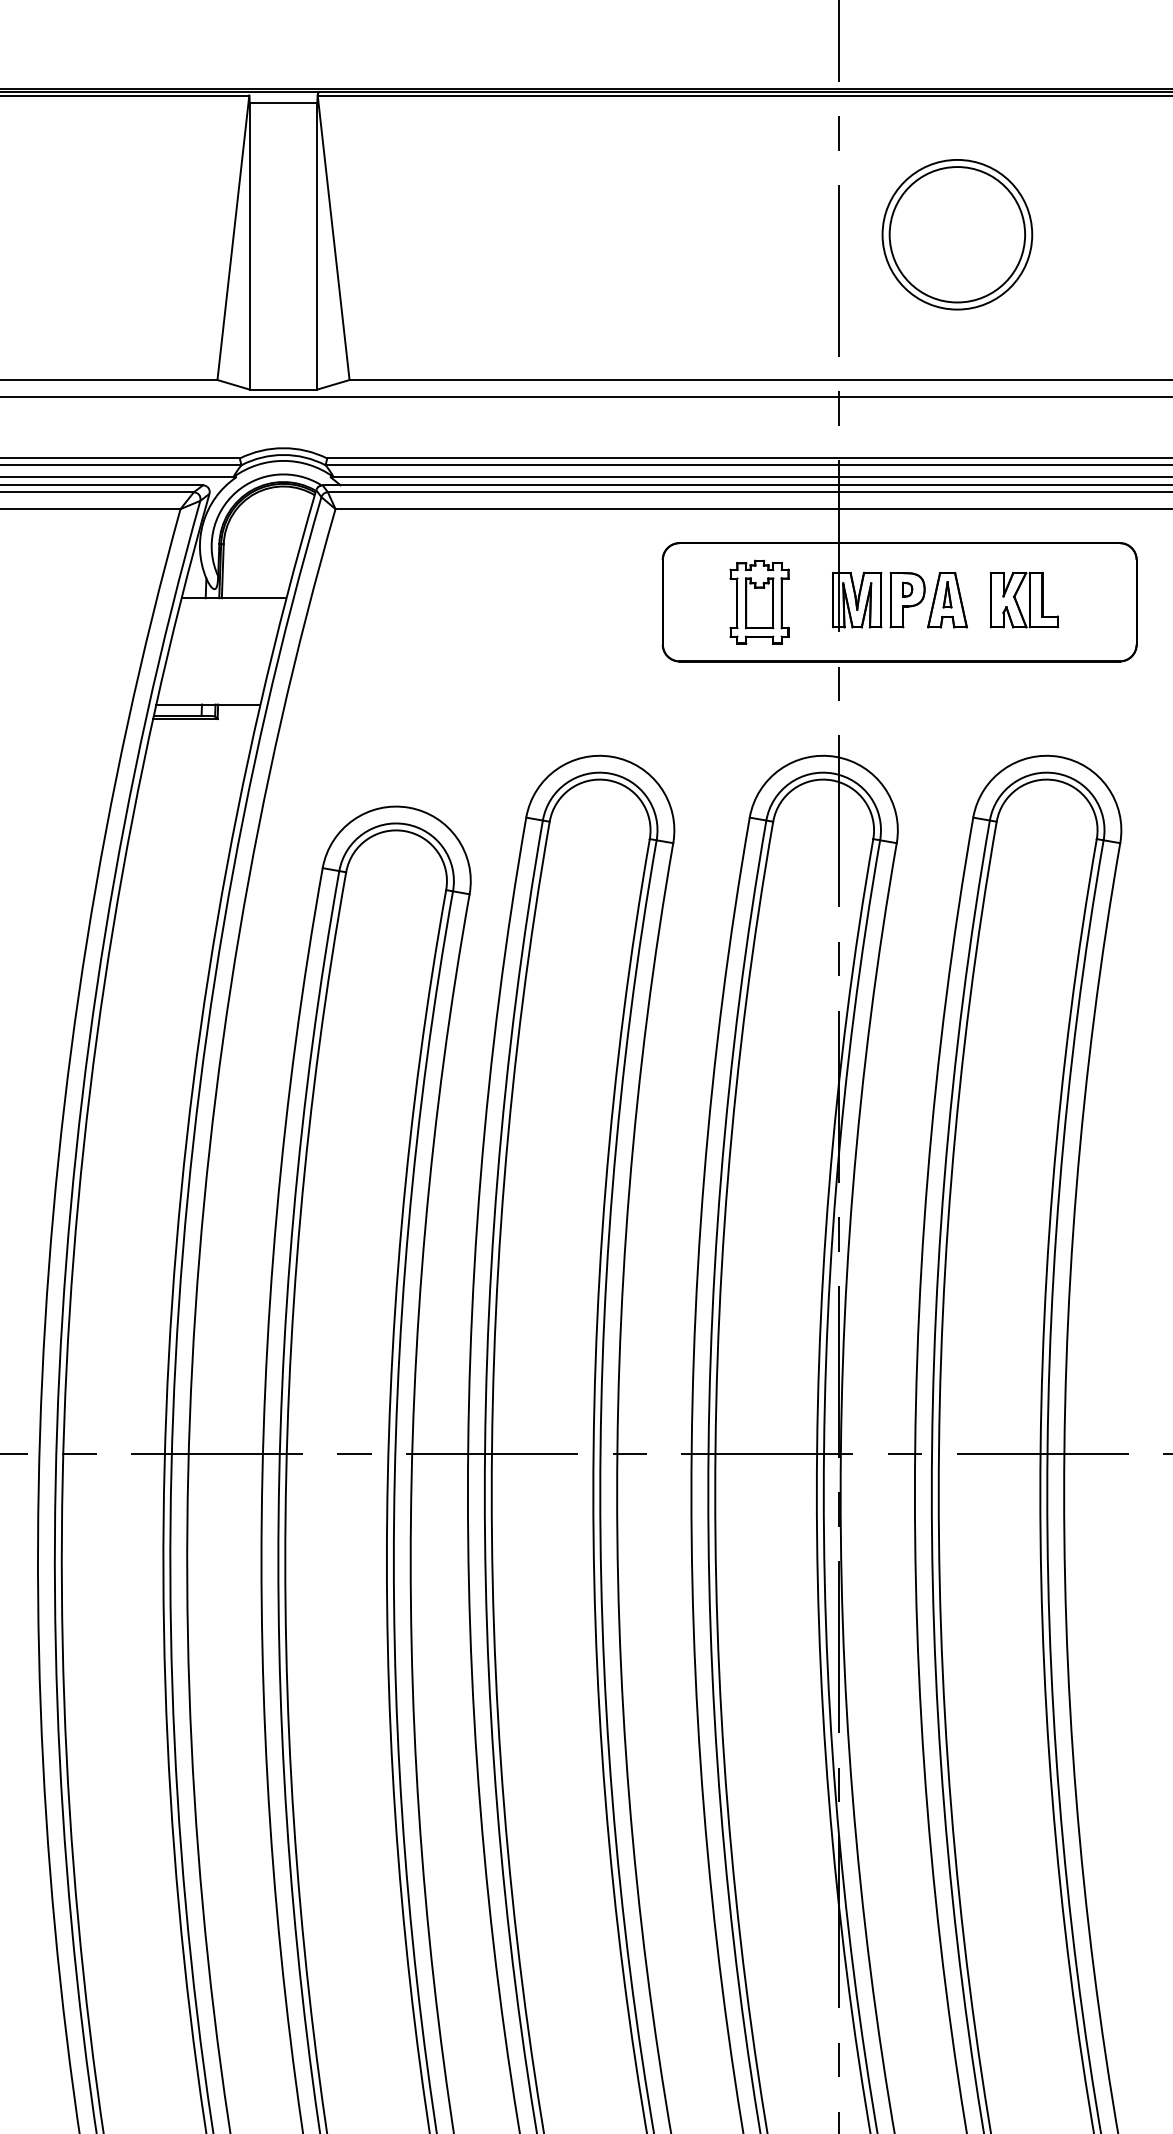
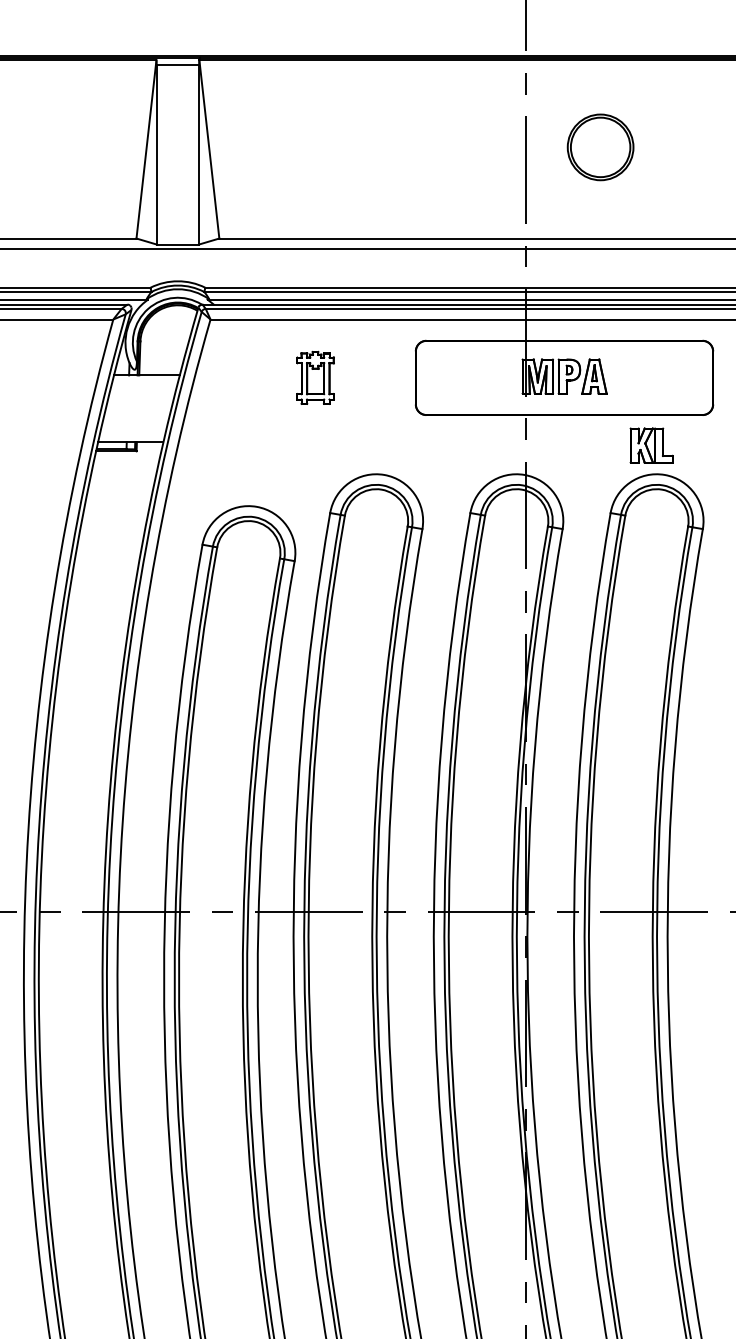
part: (957, 234) -> (600, 147), size x0.7
part: (1024, 599) -> (651, 445), moved
part: (759, 601) -> (315, 377), moved

